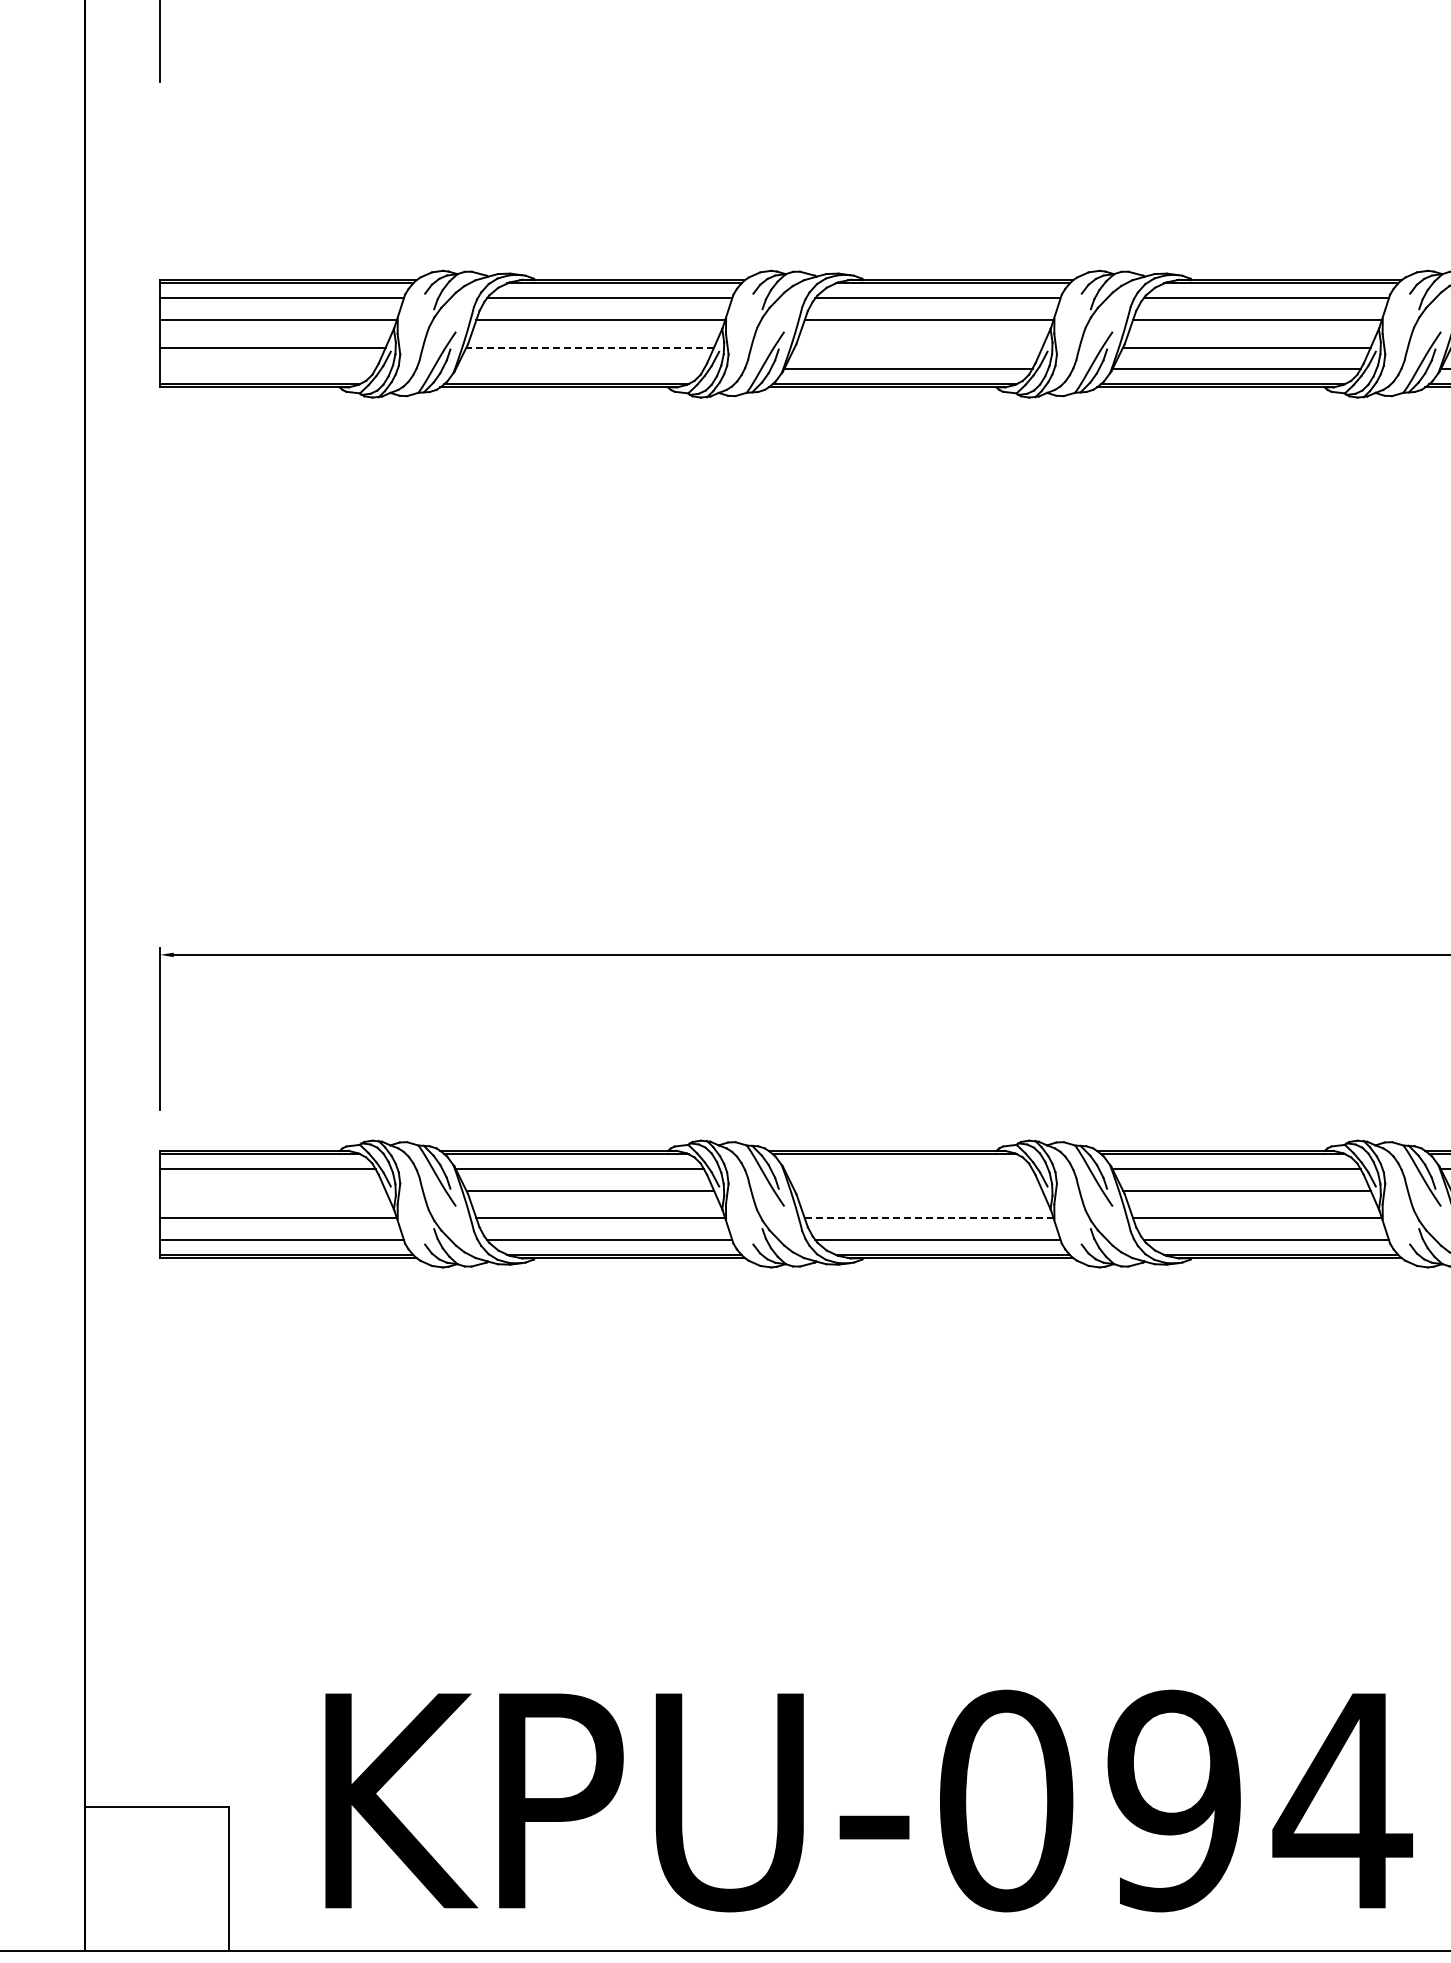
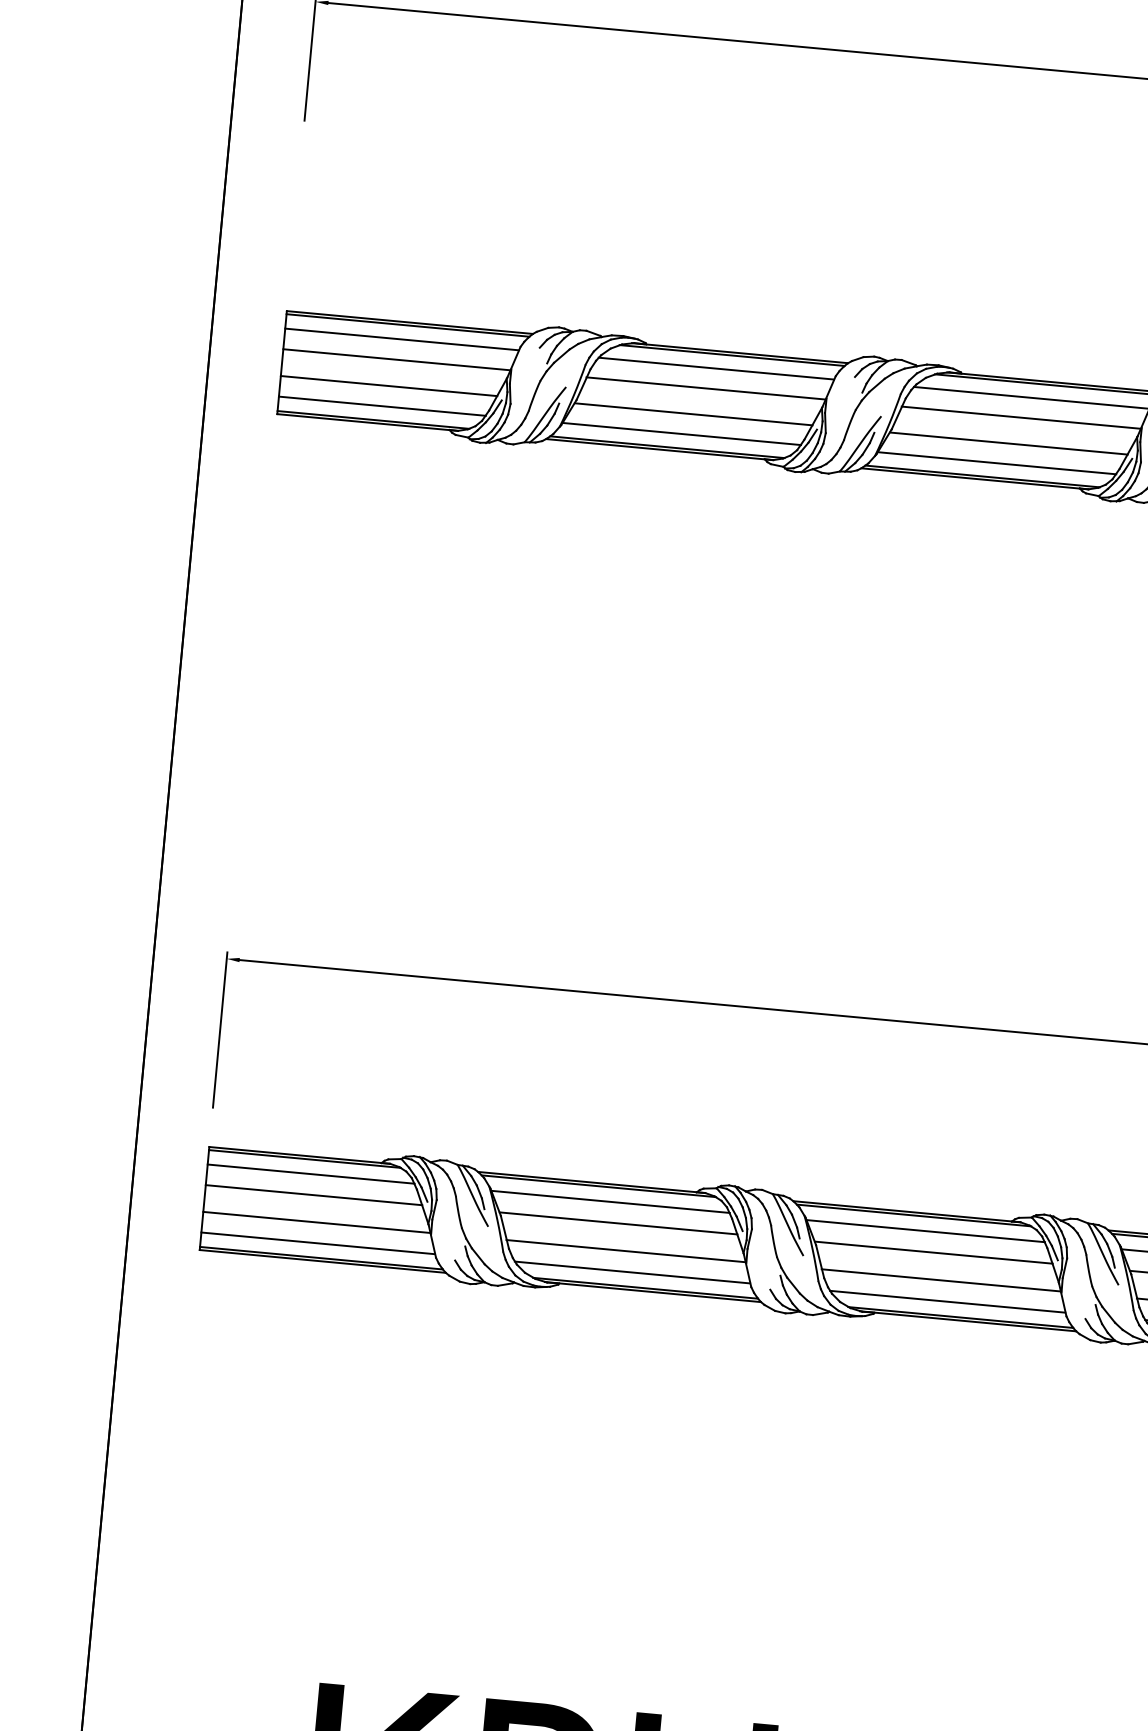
line: (590, 347) -> (693, 414), dashed -> solid
line: (918, 347) -> (1008, 443), added
line: (267, 369) -> (381, 406), added
line: (579, 369) -> (681, 434), added
line: (908, 1169) -> (925, 1231), added
line: (272, 1190) -> (313, 1195), added
line: (918, 1190) -> (933, 1252), added
line: (929, 1218) -> (941, 1280), dashed -> solid

